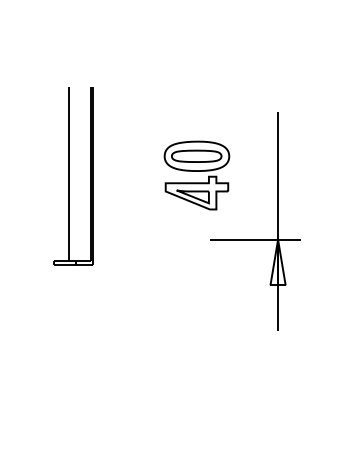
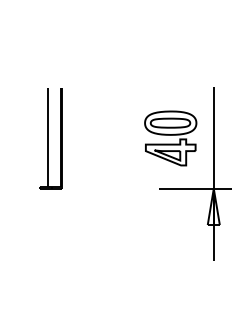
part: (196, 175) -> (170, 138), moved
part: (72, 176) -> (50, 138), size x0.71

